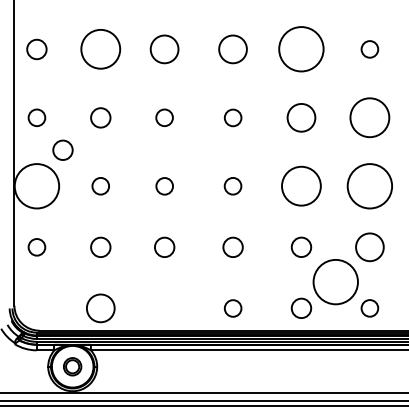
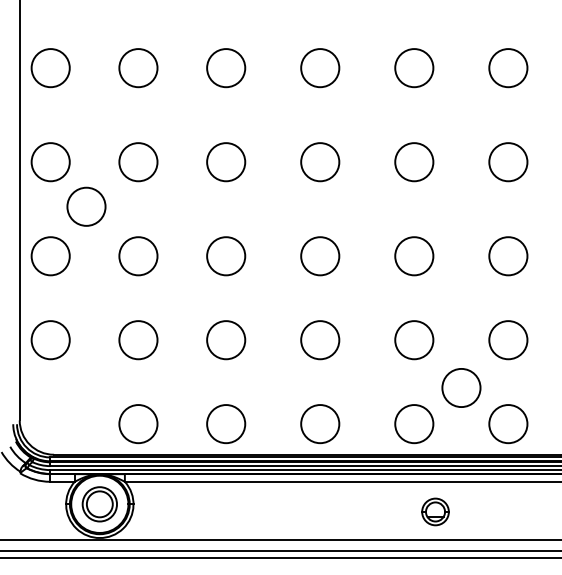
circle: (36, 49) -> (50, 68), size x1.43
circle: (100, 49) -> (138, 68), size x0.71
circle: (301, 49) -> (414, 68), size x0.62
circle: (370, 49) -> (508, 68), size x1.67
circle: (36, 118) -> (50, 162), size x1.67
circle: (100, 118) -> (138, 162), size x1.43
circle: (164, 118) -> (226, 162), size x1.67
circle: (233, 118) -> (320, 162), size x1.67
circle: (370, 118) -> (508, 162), size x0.71
circle: (63, 150) -> (86, 206), size x1.43
circle: (36, 186) -> (50, 256), size x0.62
circle: (100, 186) -> (138, 256), size x1.67
circle: (164, 186) -> (226, 256), size x1.67
circle: (233, 186) -> (320, 256), size x1.67
circle: (301, 186) -> (414, 256), size x0.71
circle: (370, 186) -> (508, 256), size x0.62
circle: (36, 247) -> (50, 340), size x1.67
circle: (100, 247) -> (138, 340), size x1.43
circle: (164, 247) -> (226, 340), size x1.43
circle: (233, 247) -> (320, 340), size x1.43
circle: (301, 247) -> (414, 340), size x1.43
circle: (335, 281) -> (461, 387), size x0.62
circle: (164, 308) -> (226, 424), added
circle: (233, 308) -> (320, 424), size x1.67
circle: (301, 308) -> (414, 424), size x1.43
circle: (370, 308) -> (508, 424), size x1.67
part: (72, 366) -> (99, 504), size x1.43
part: (316, 371) -> (435, 511), added

